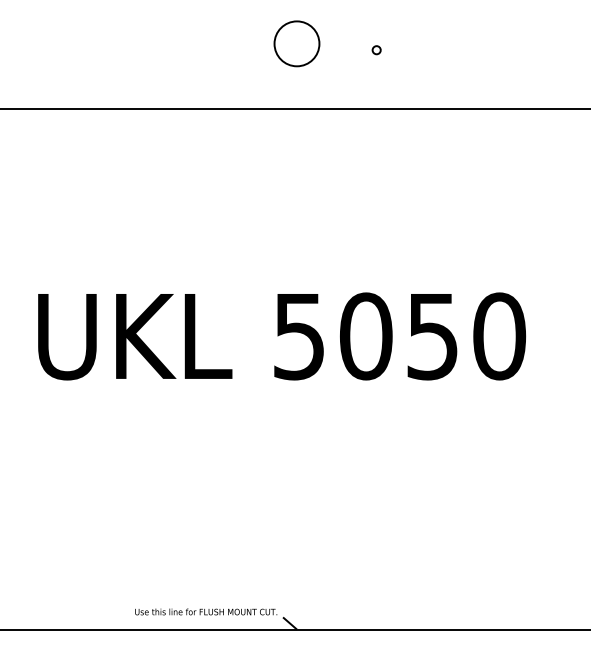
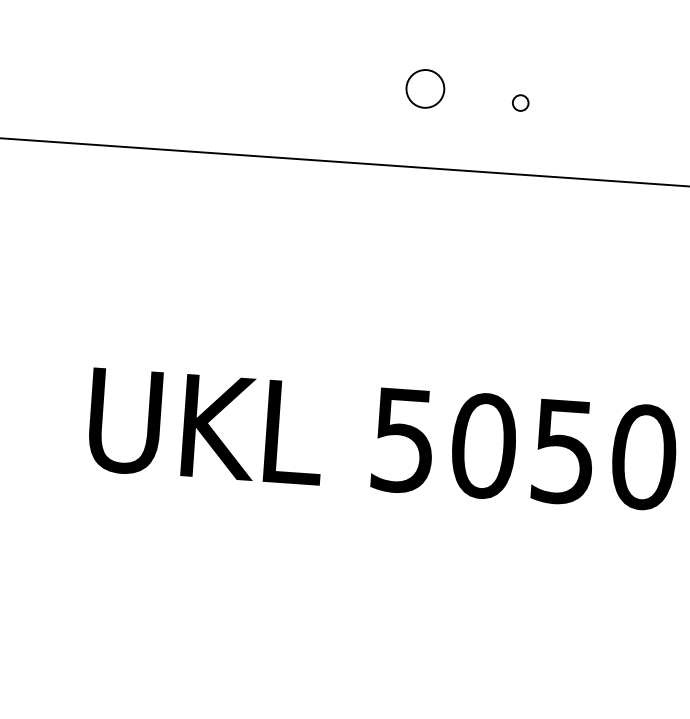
circle: (296, 43) -> (424, 88), size x0.7
circle: (376, 50) -> (520, 103), size x1.6

